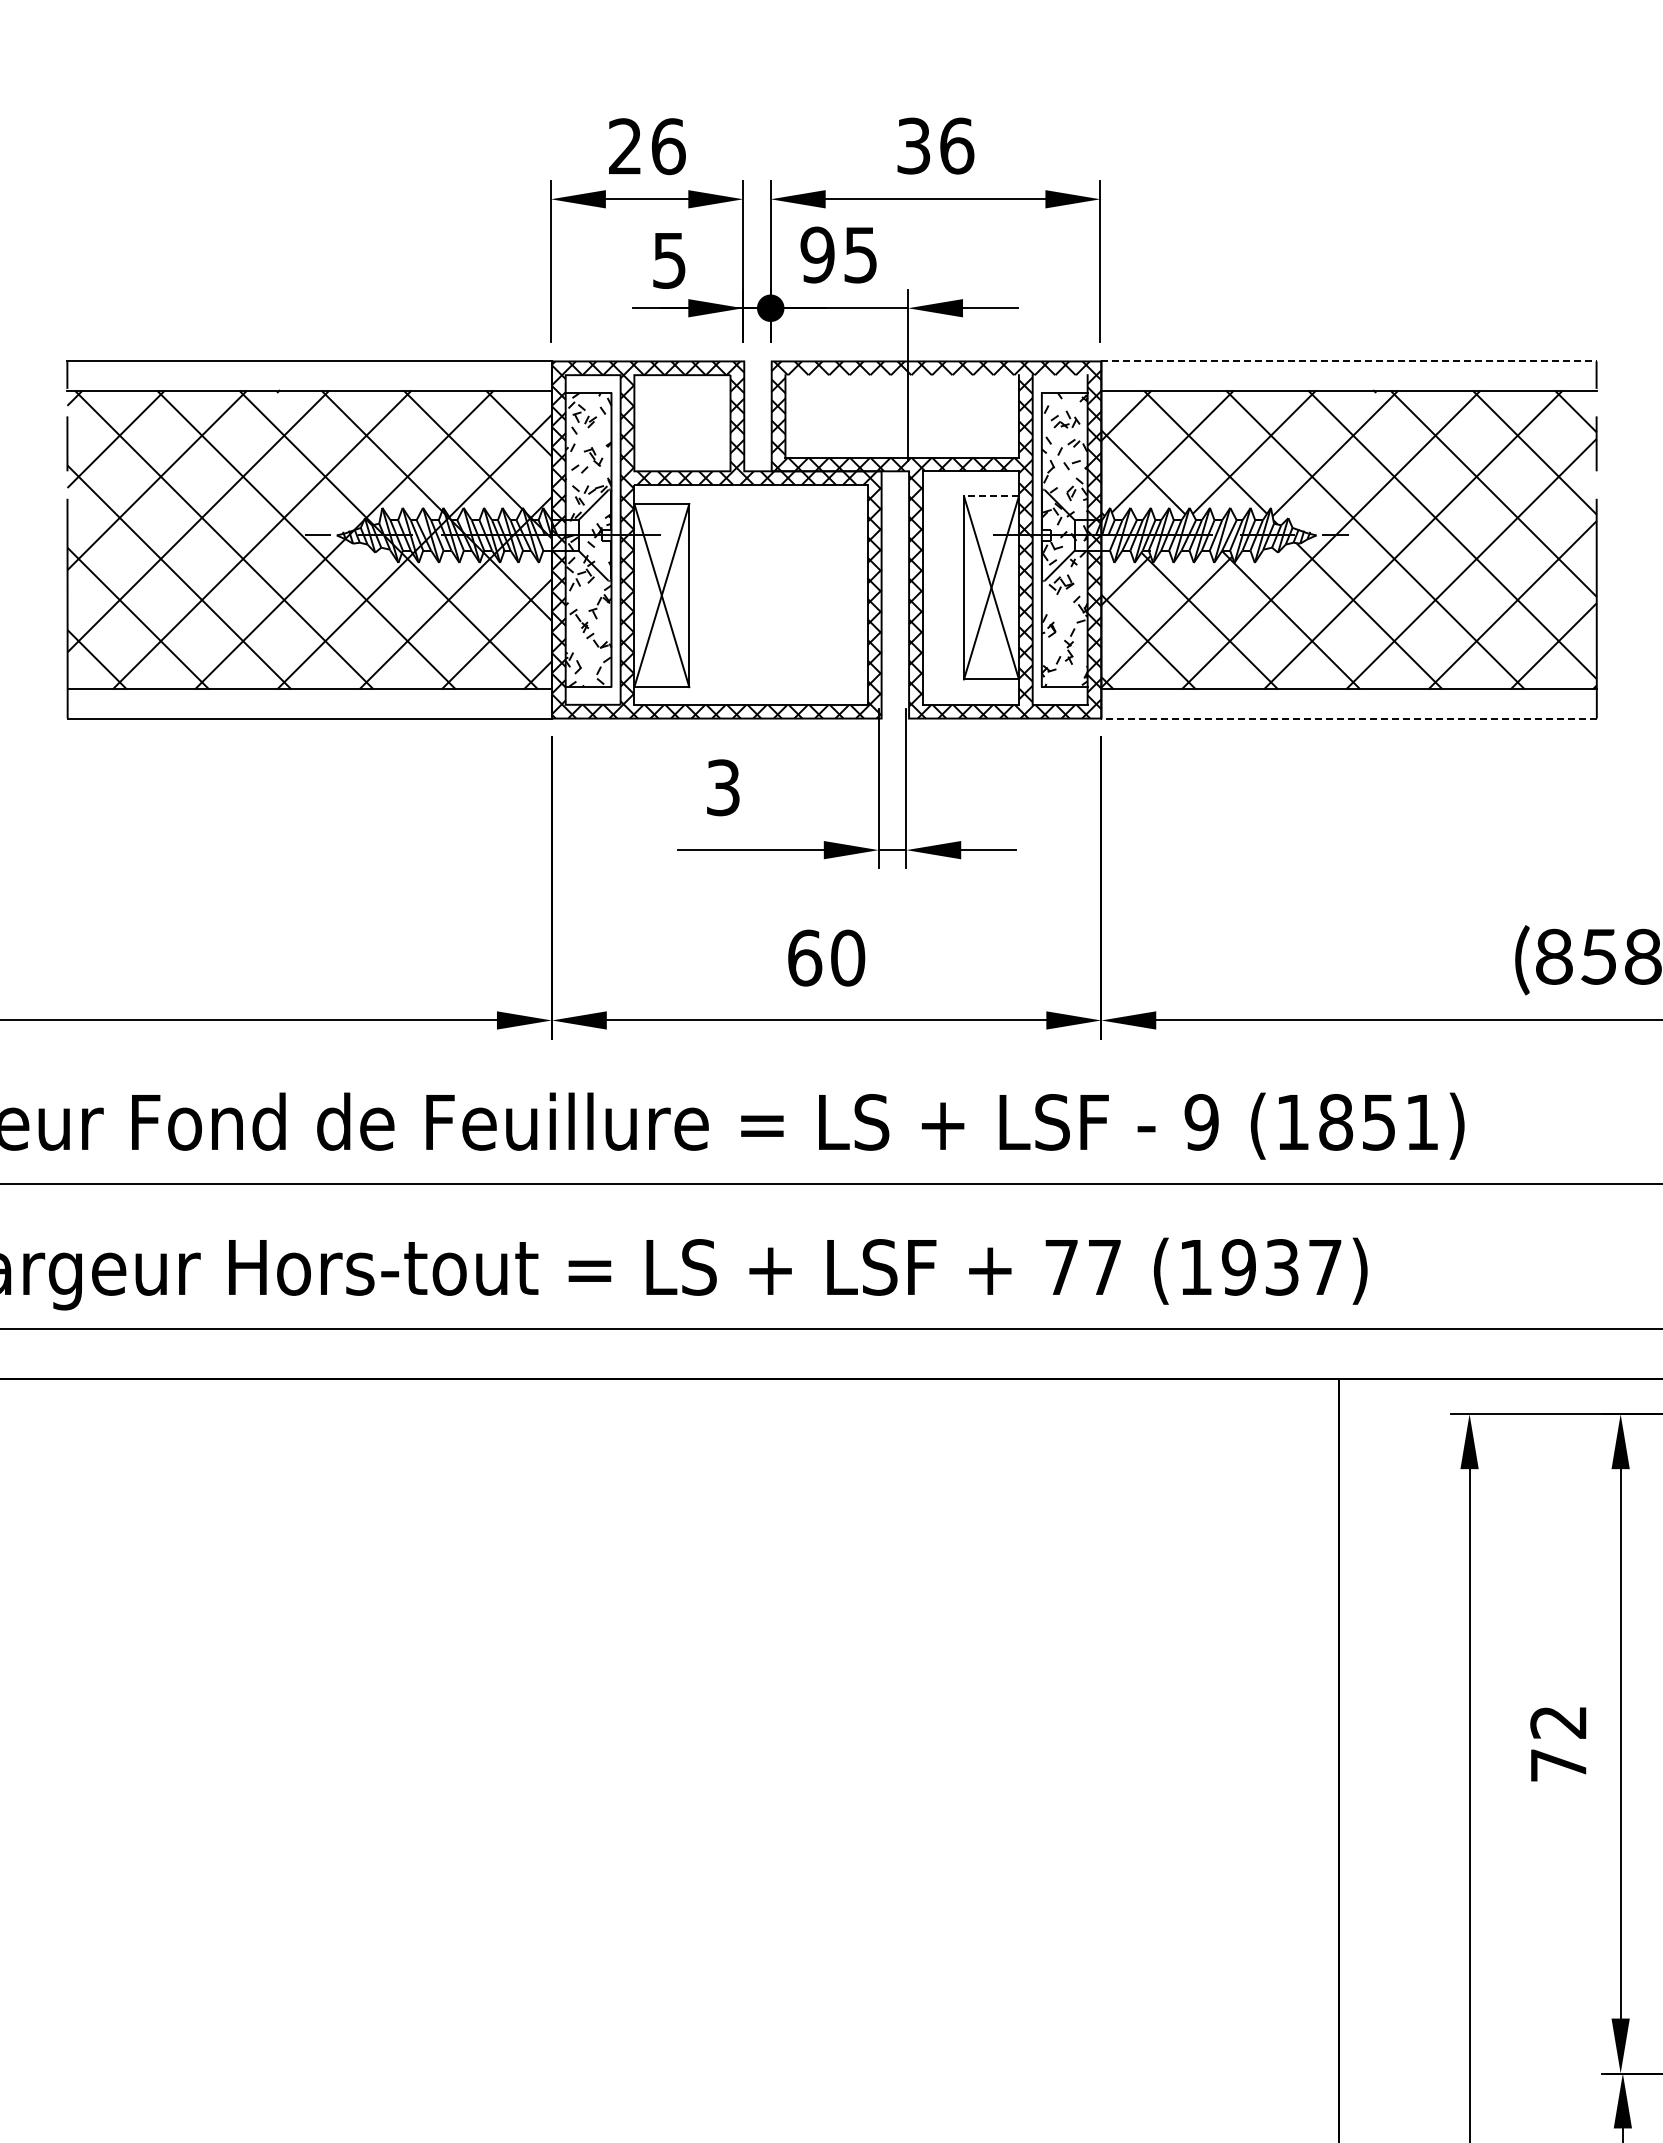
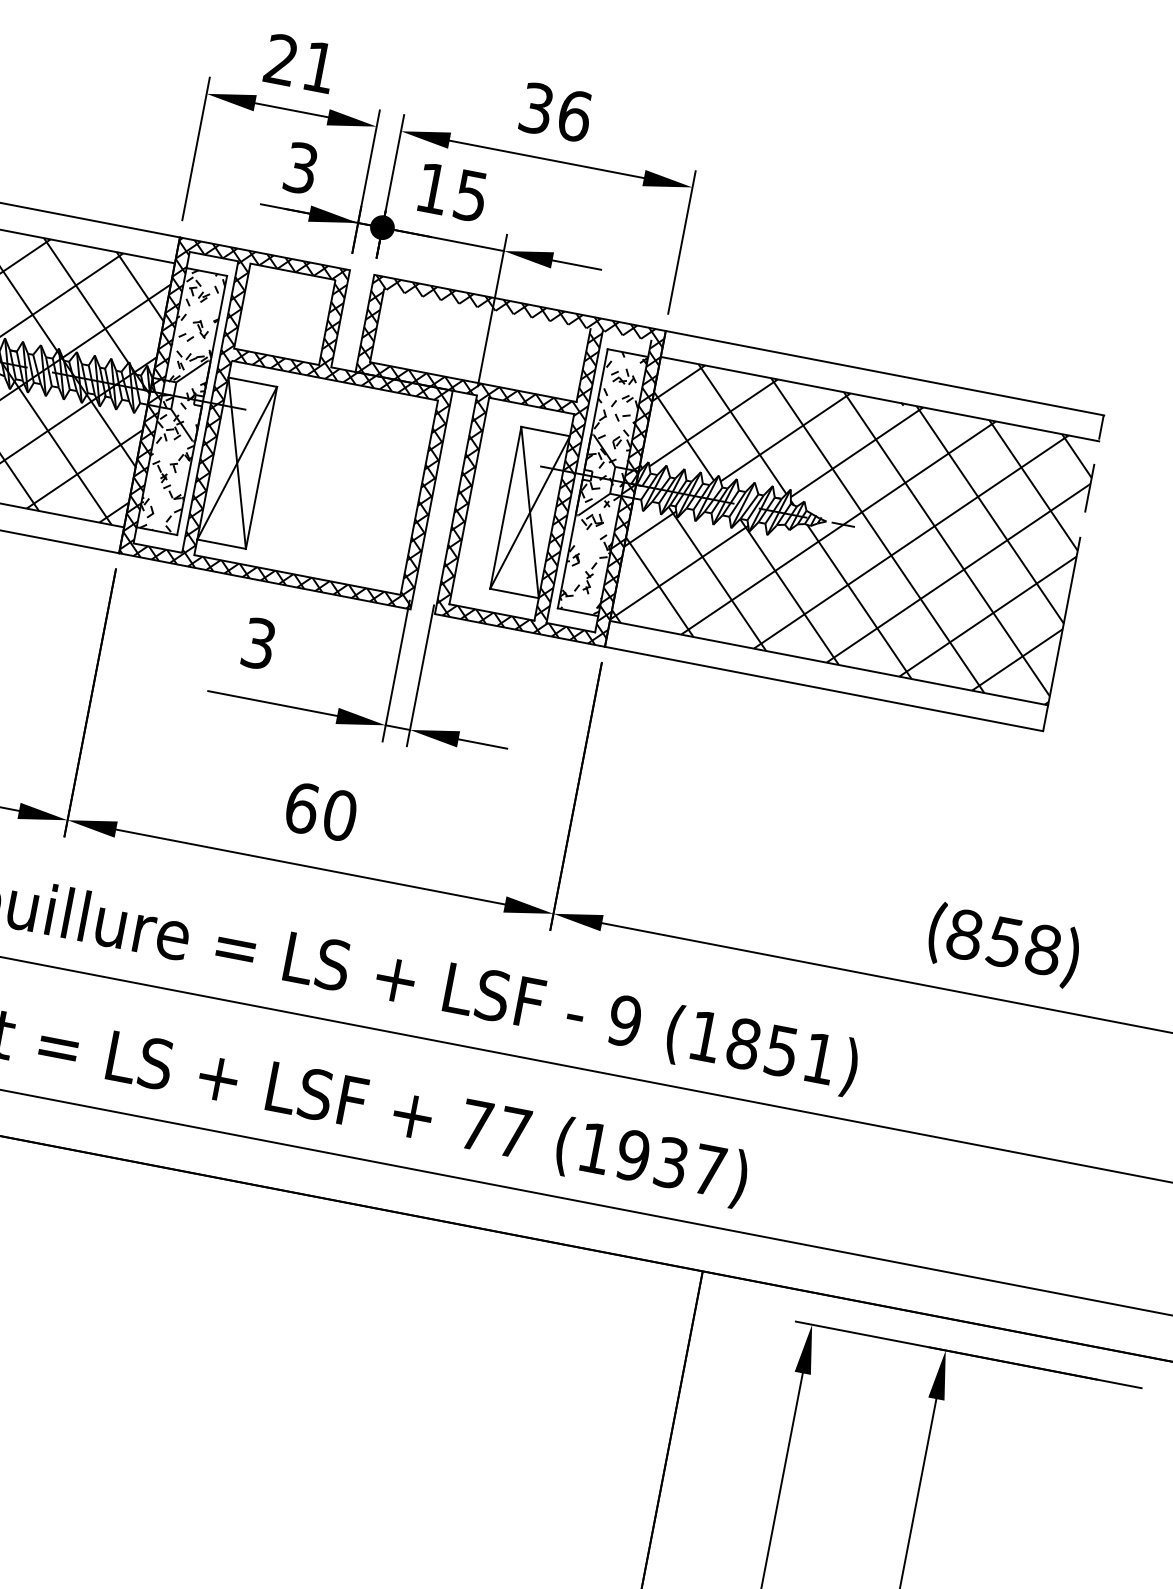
text: (668, 146) -> (319, 67), 26 -> 21
text: (817, 254) -> (432, 188), 95 -> 15
text: (669, 260) -> (301, 168), 5 -> 3
line: (1349, 361) -> (885, 373), dashed -> solid
line: (990, 496) -> (544, 431), dashed -> solid
line: (1349, 718) -> (824, 689), dashed -> solid

